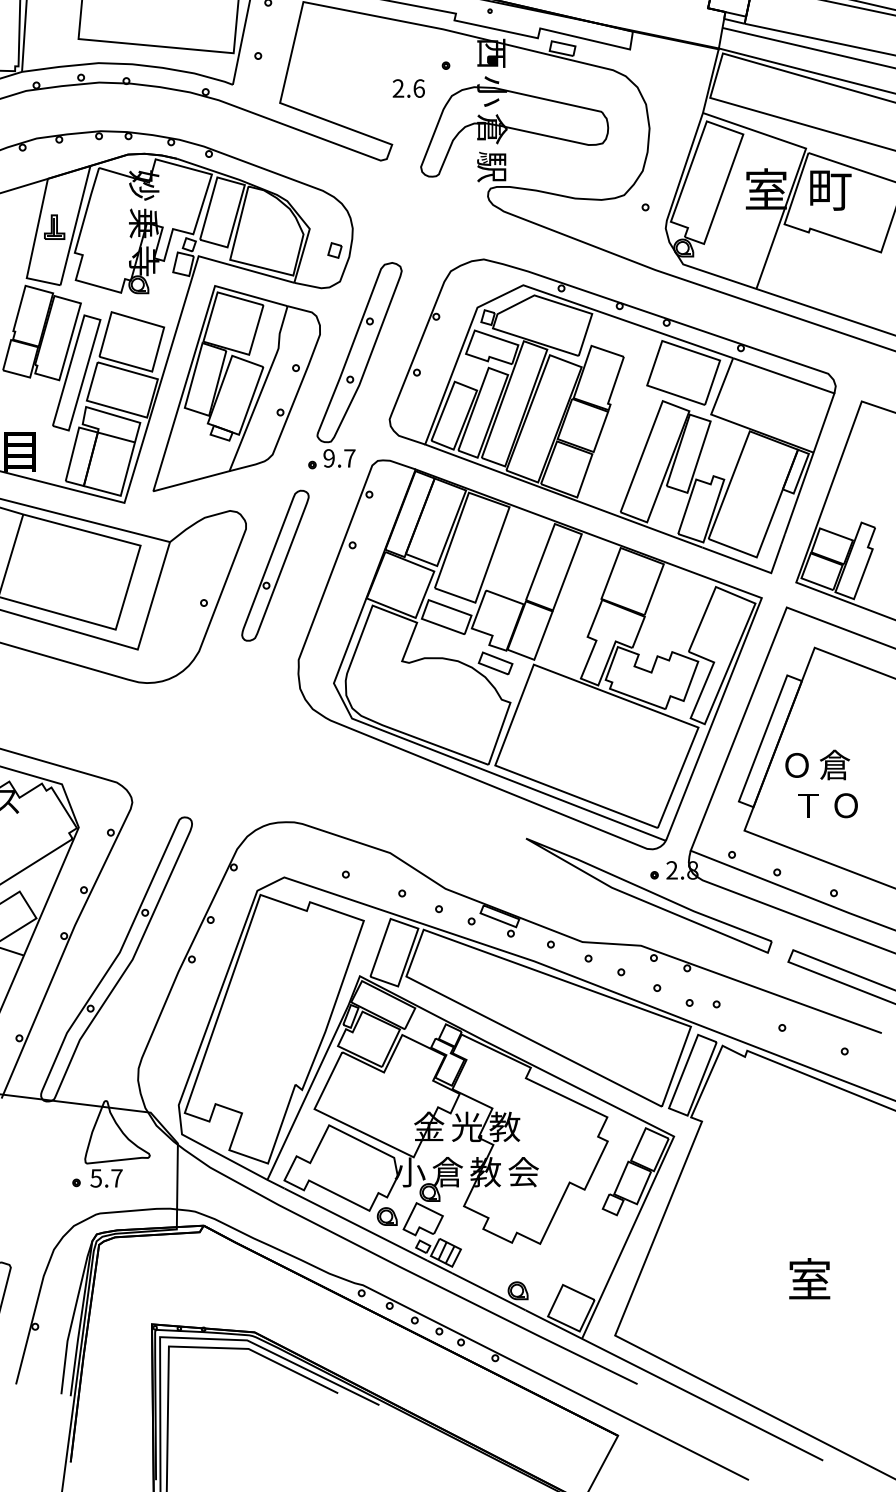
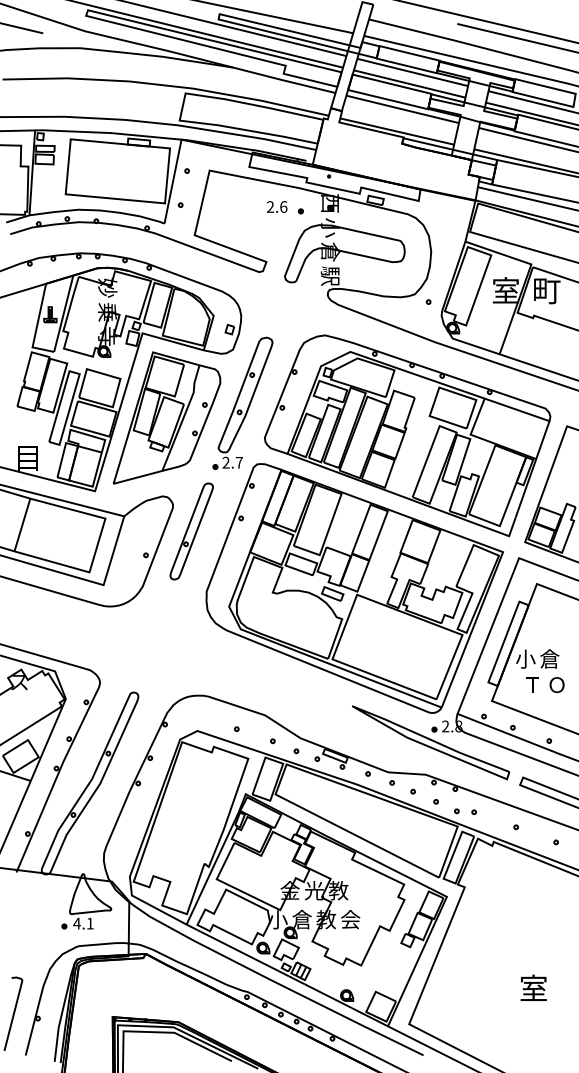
text: (407, 87) -> (276, 206), moved
text: (328, 457) -> (225, 462), 9.7 -> 2.7
text: (796, 764) -> (525, 658), Ｏ -> 小
text: (106, 1178) -> (83, 923), 5.7 -> 4.1

